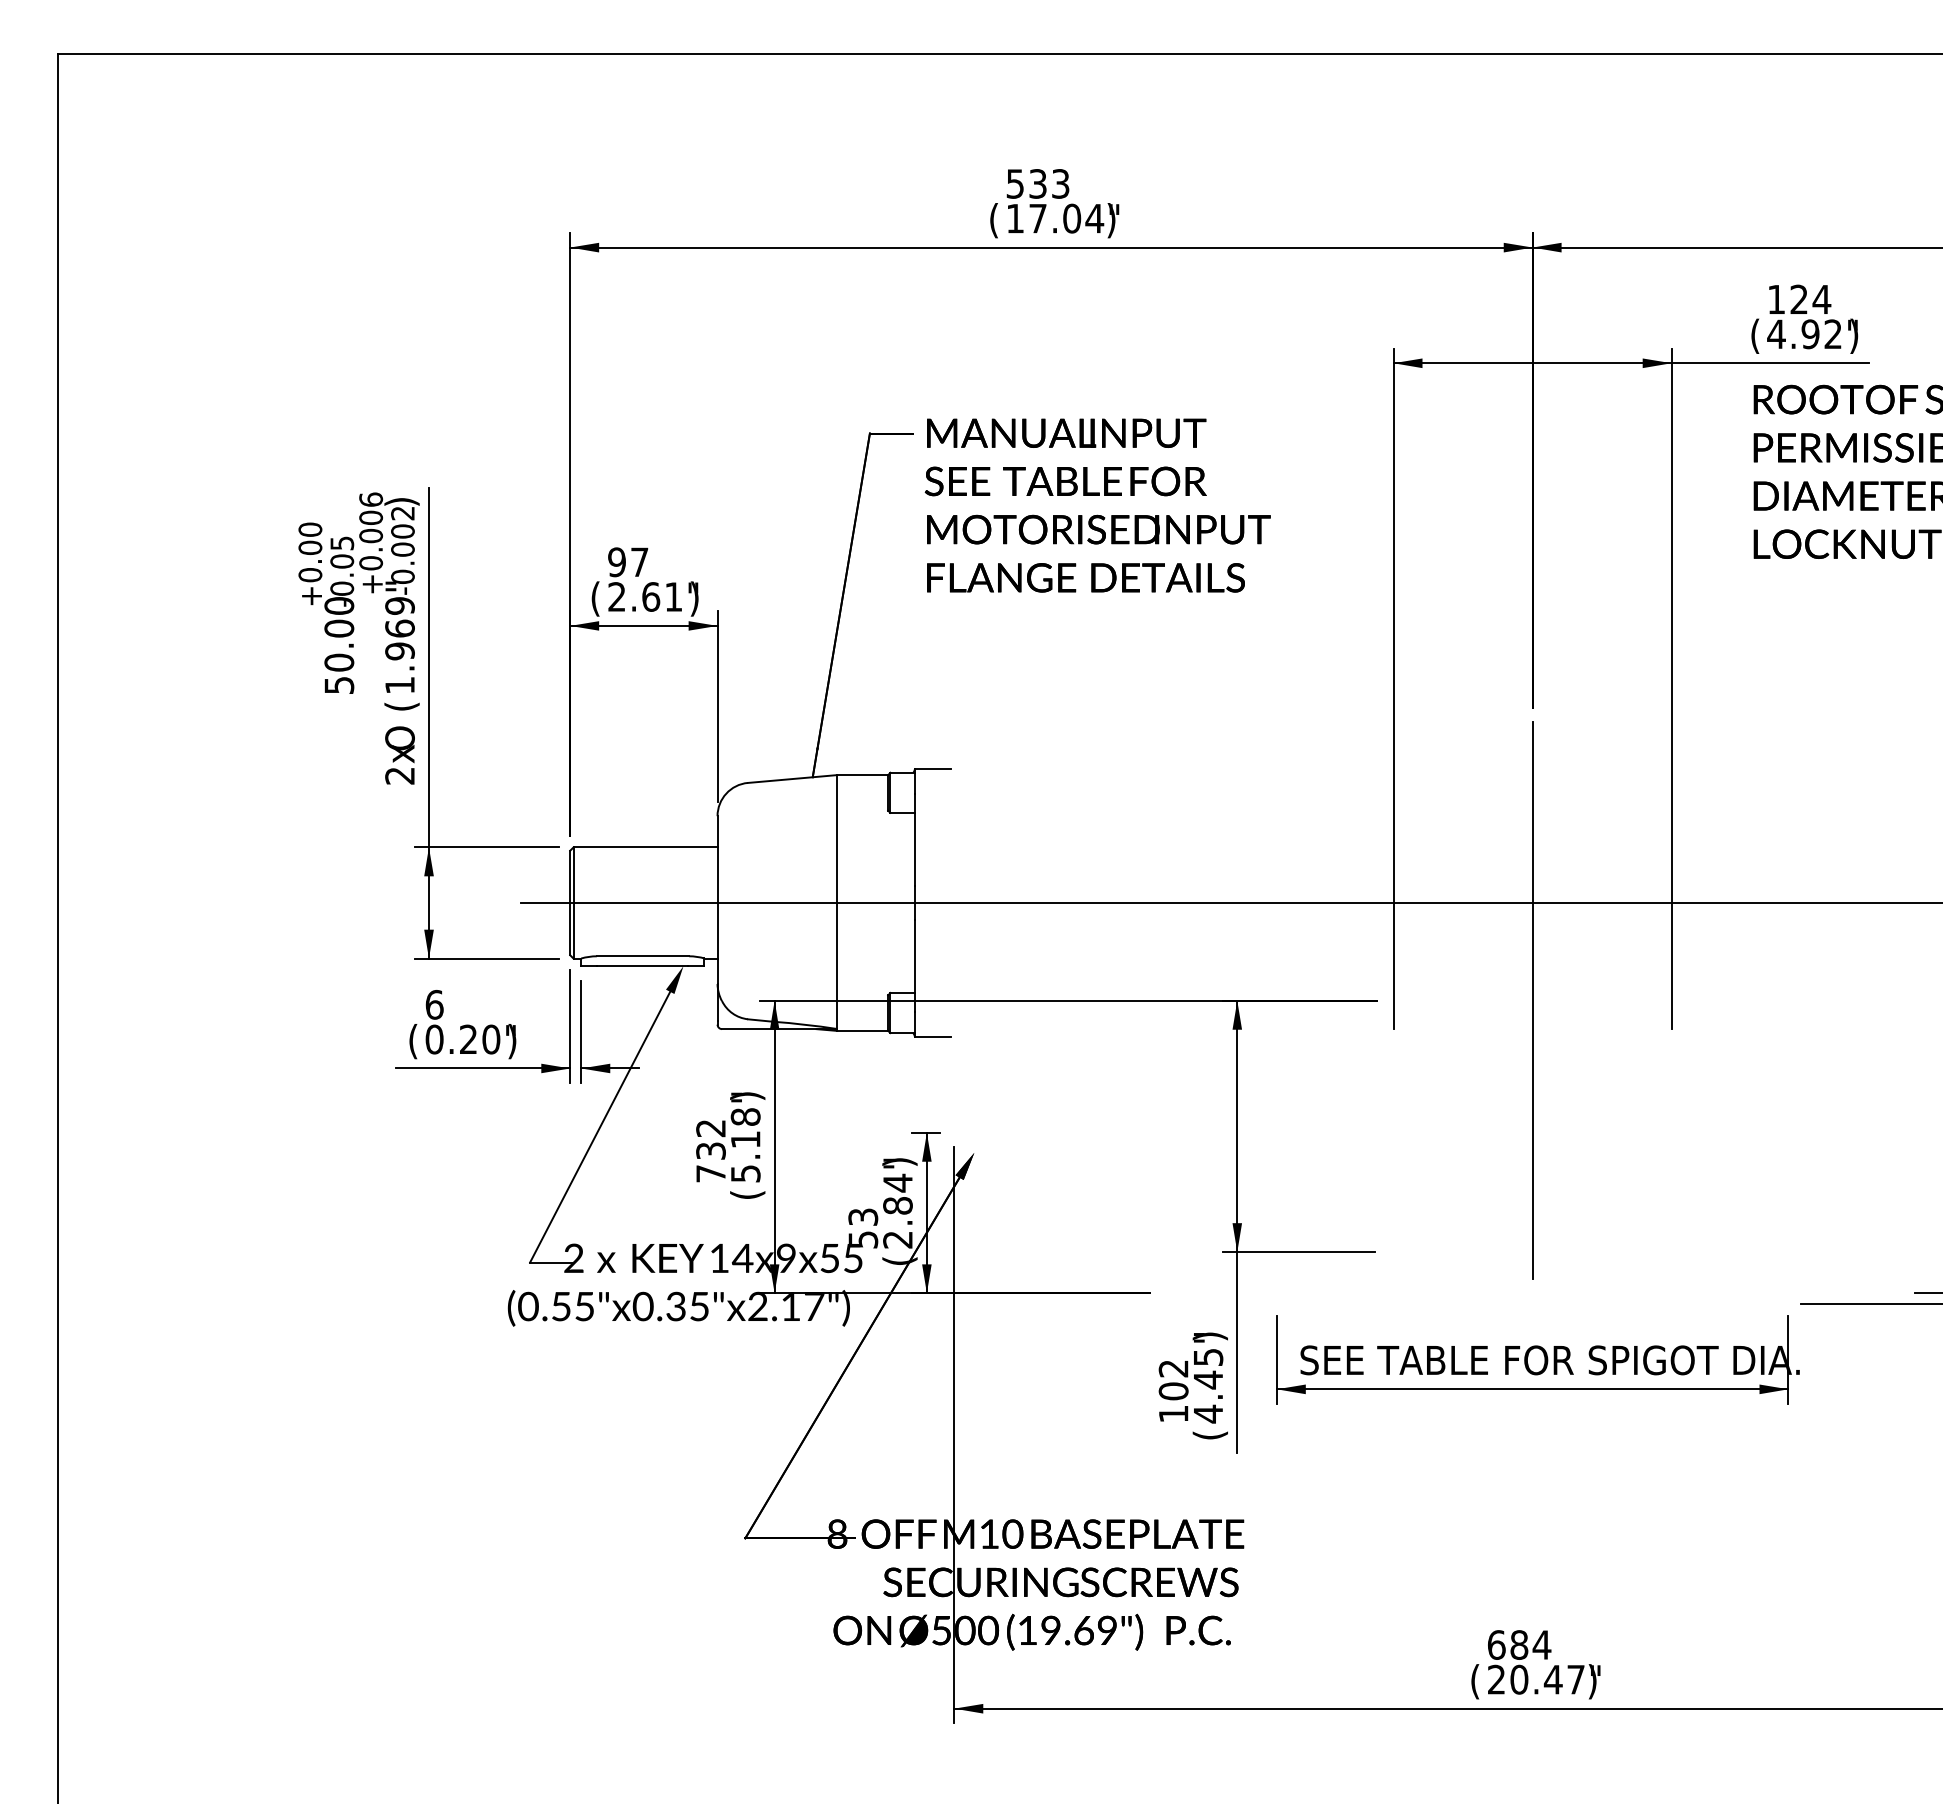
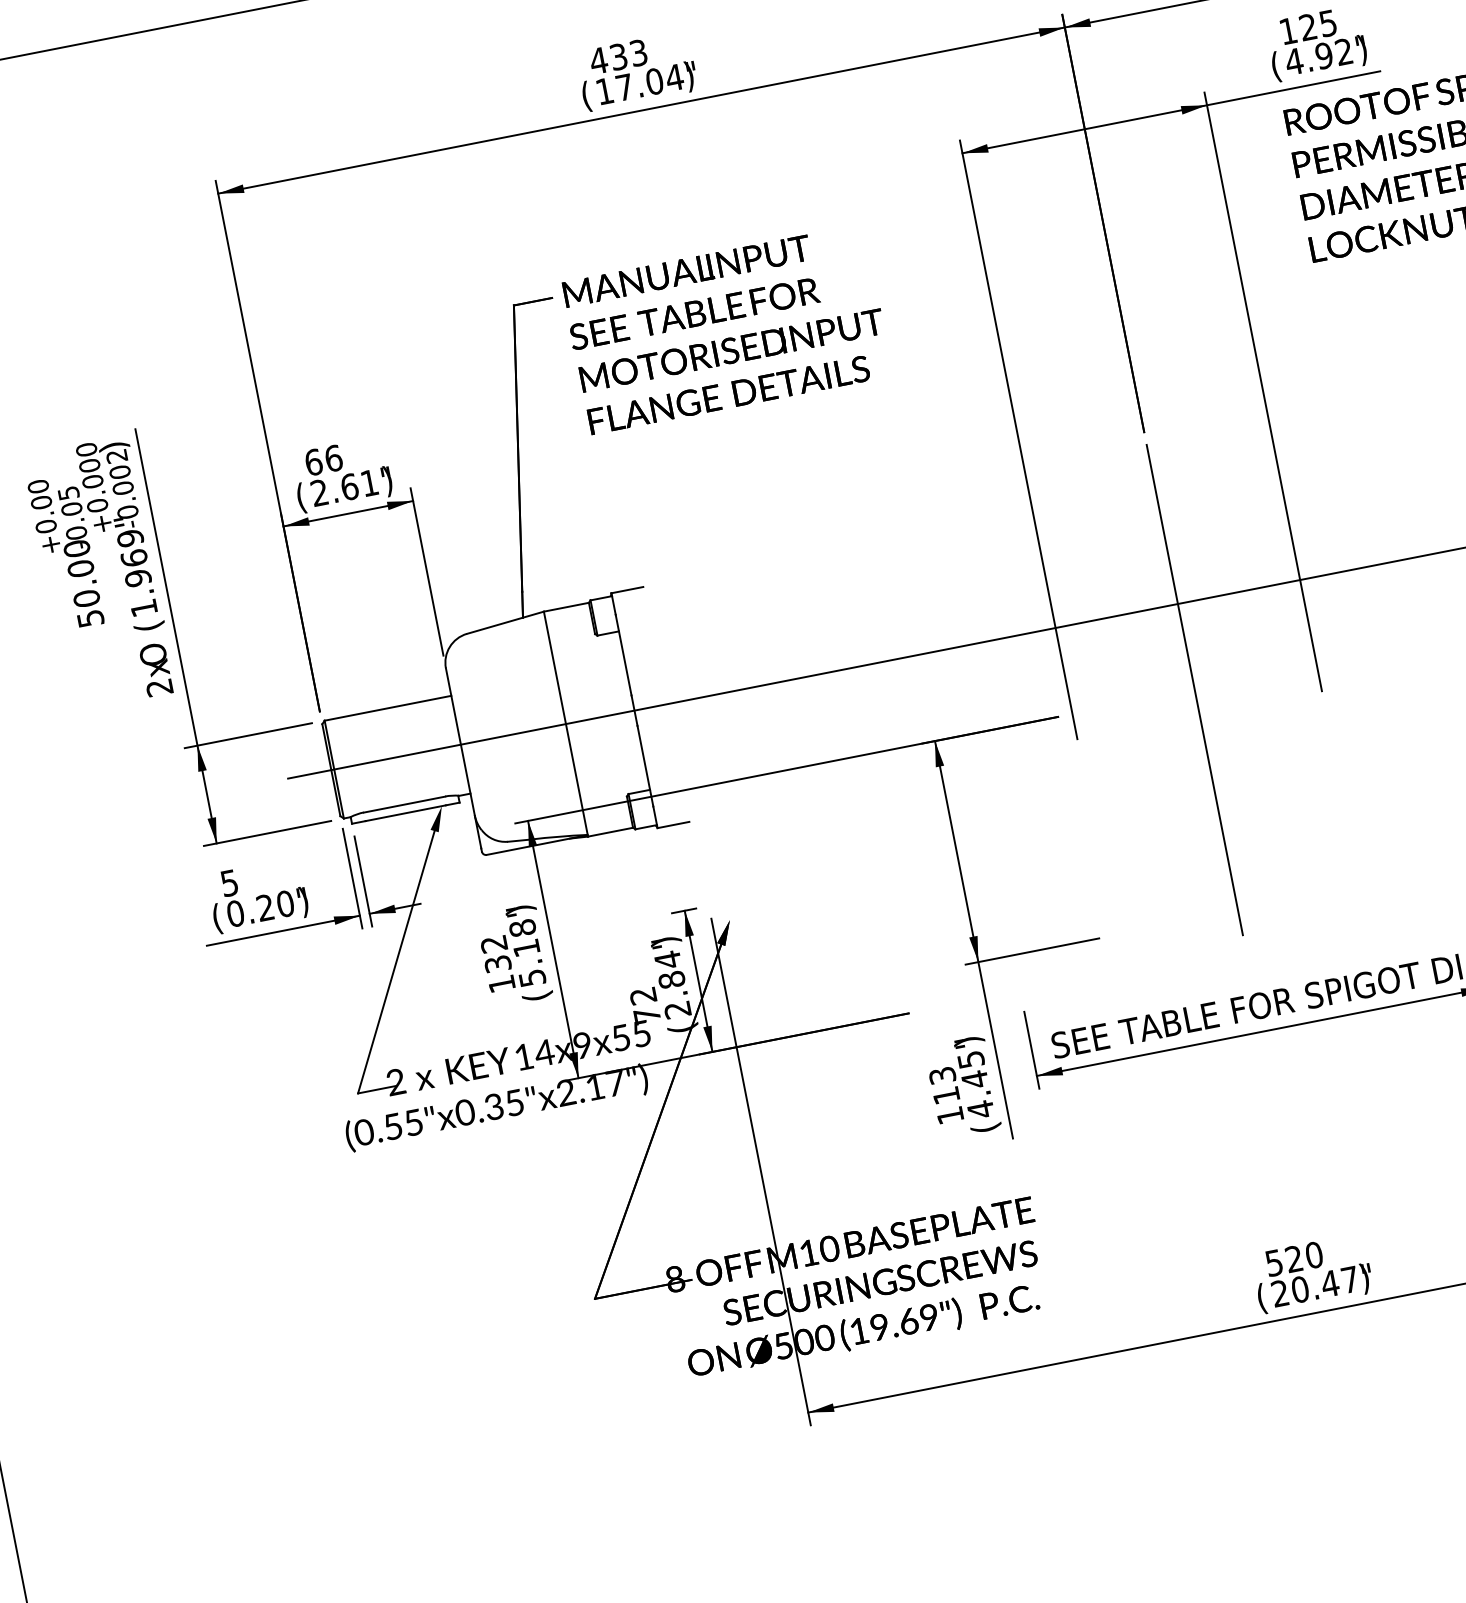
text: (1014, 183) -> (597, 60), 533 -> 433
text: (1821, 299) -> (1327, 23), 124 -> 125
text: (370, 499) -> (86, 449), +0.006 -> +0.000
text: (628, 562) -> (323, 460), 97 -> 66
text: (434, 1004) -> (229, 882), 6 -> 5
text: (710, 1173) -> (501, 983), 732 -> 132
text: (863, 1228) -> (645, 1005), 53 -> 72
text: (1173, 1380) -> (944, 1086), 102 -> 113
text: (1519, 1644) -> (1294, 1258), 684 -> 520

